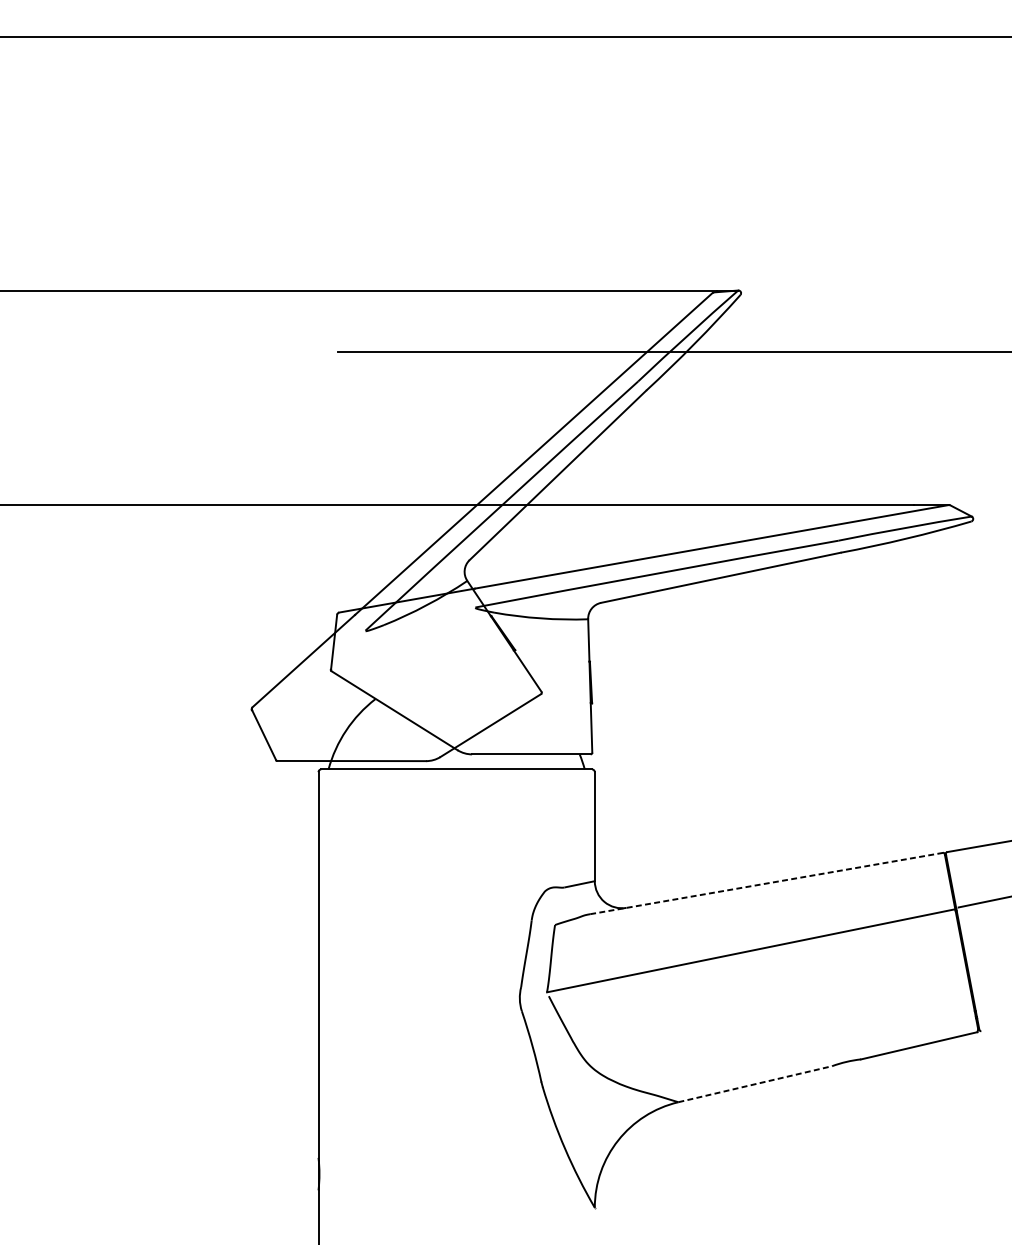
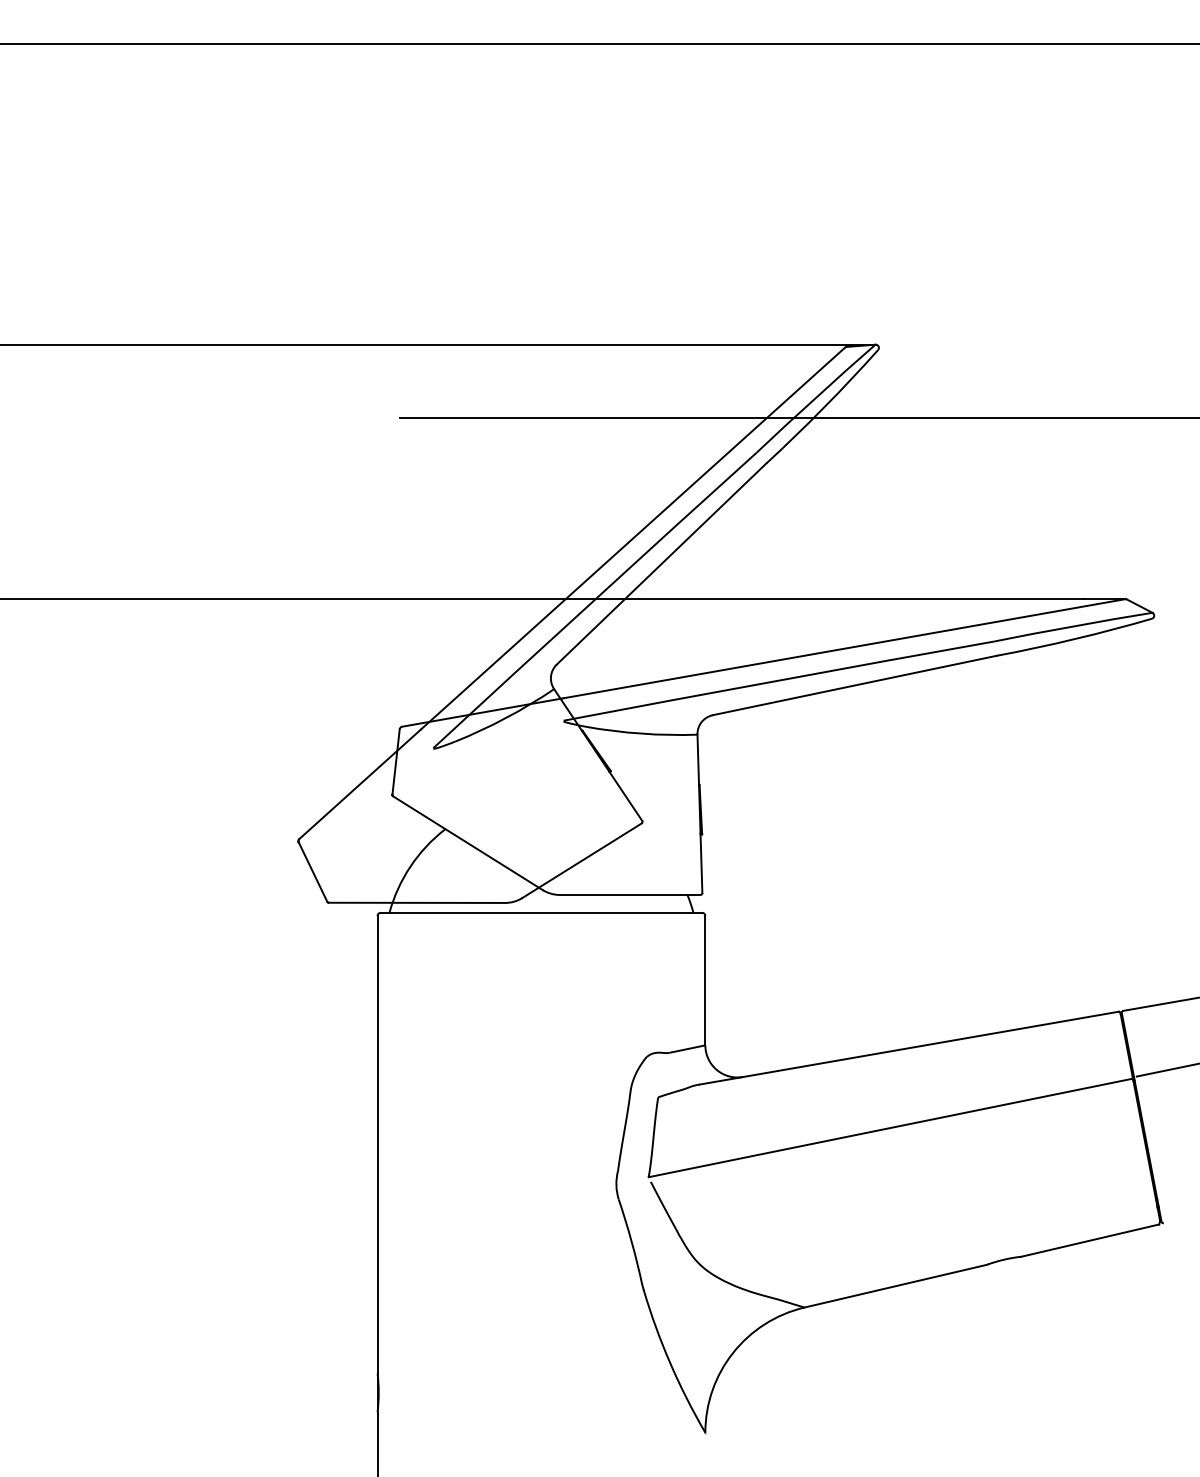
line: (766, 883) -> (909, 1048), dashed -> solid
line: (755, 1084) -> (895, 1286), dashed -> solid

